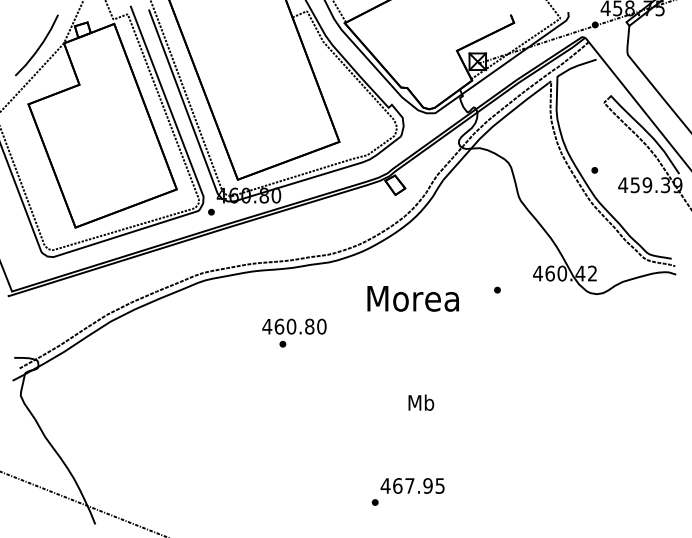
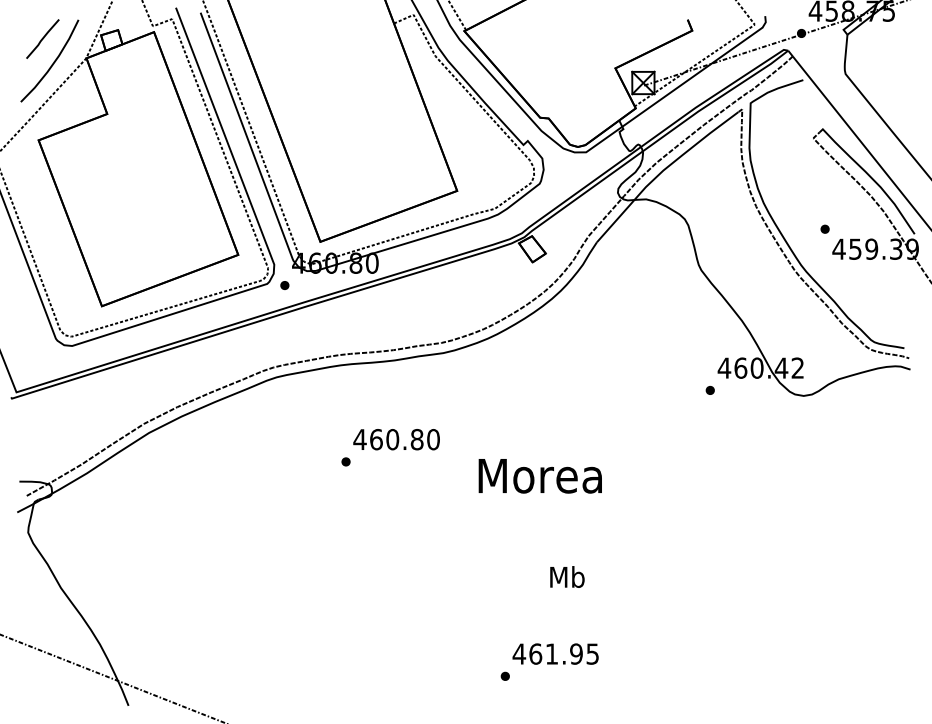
line: (31, 28) -> (42, 38), added
part: (594, 170) -> (824, 229), moved
part: (497, 289) -> (710, 389), moved
text: (412, 298) -> (539, 475), moved
part: (282, 343) -> (345, 460), moved
text: (421, 402) -> (567, 576), moved
text: (409, 485) -> (551, 653), 467.95 -> 461.95

